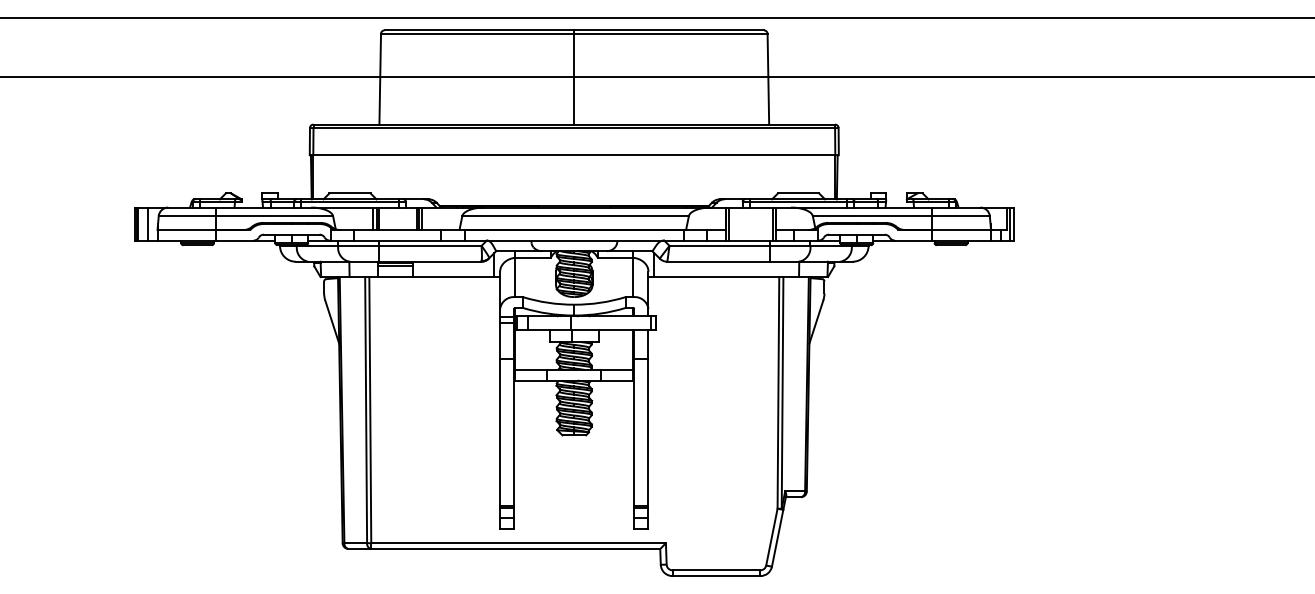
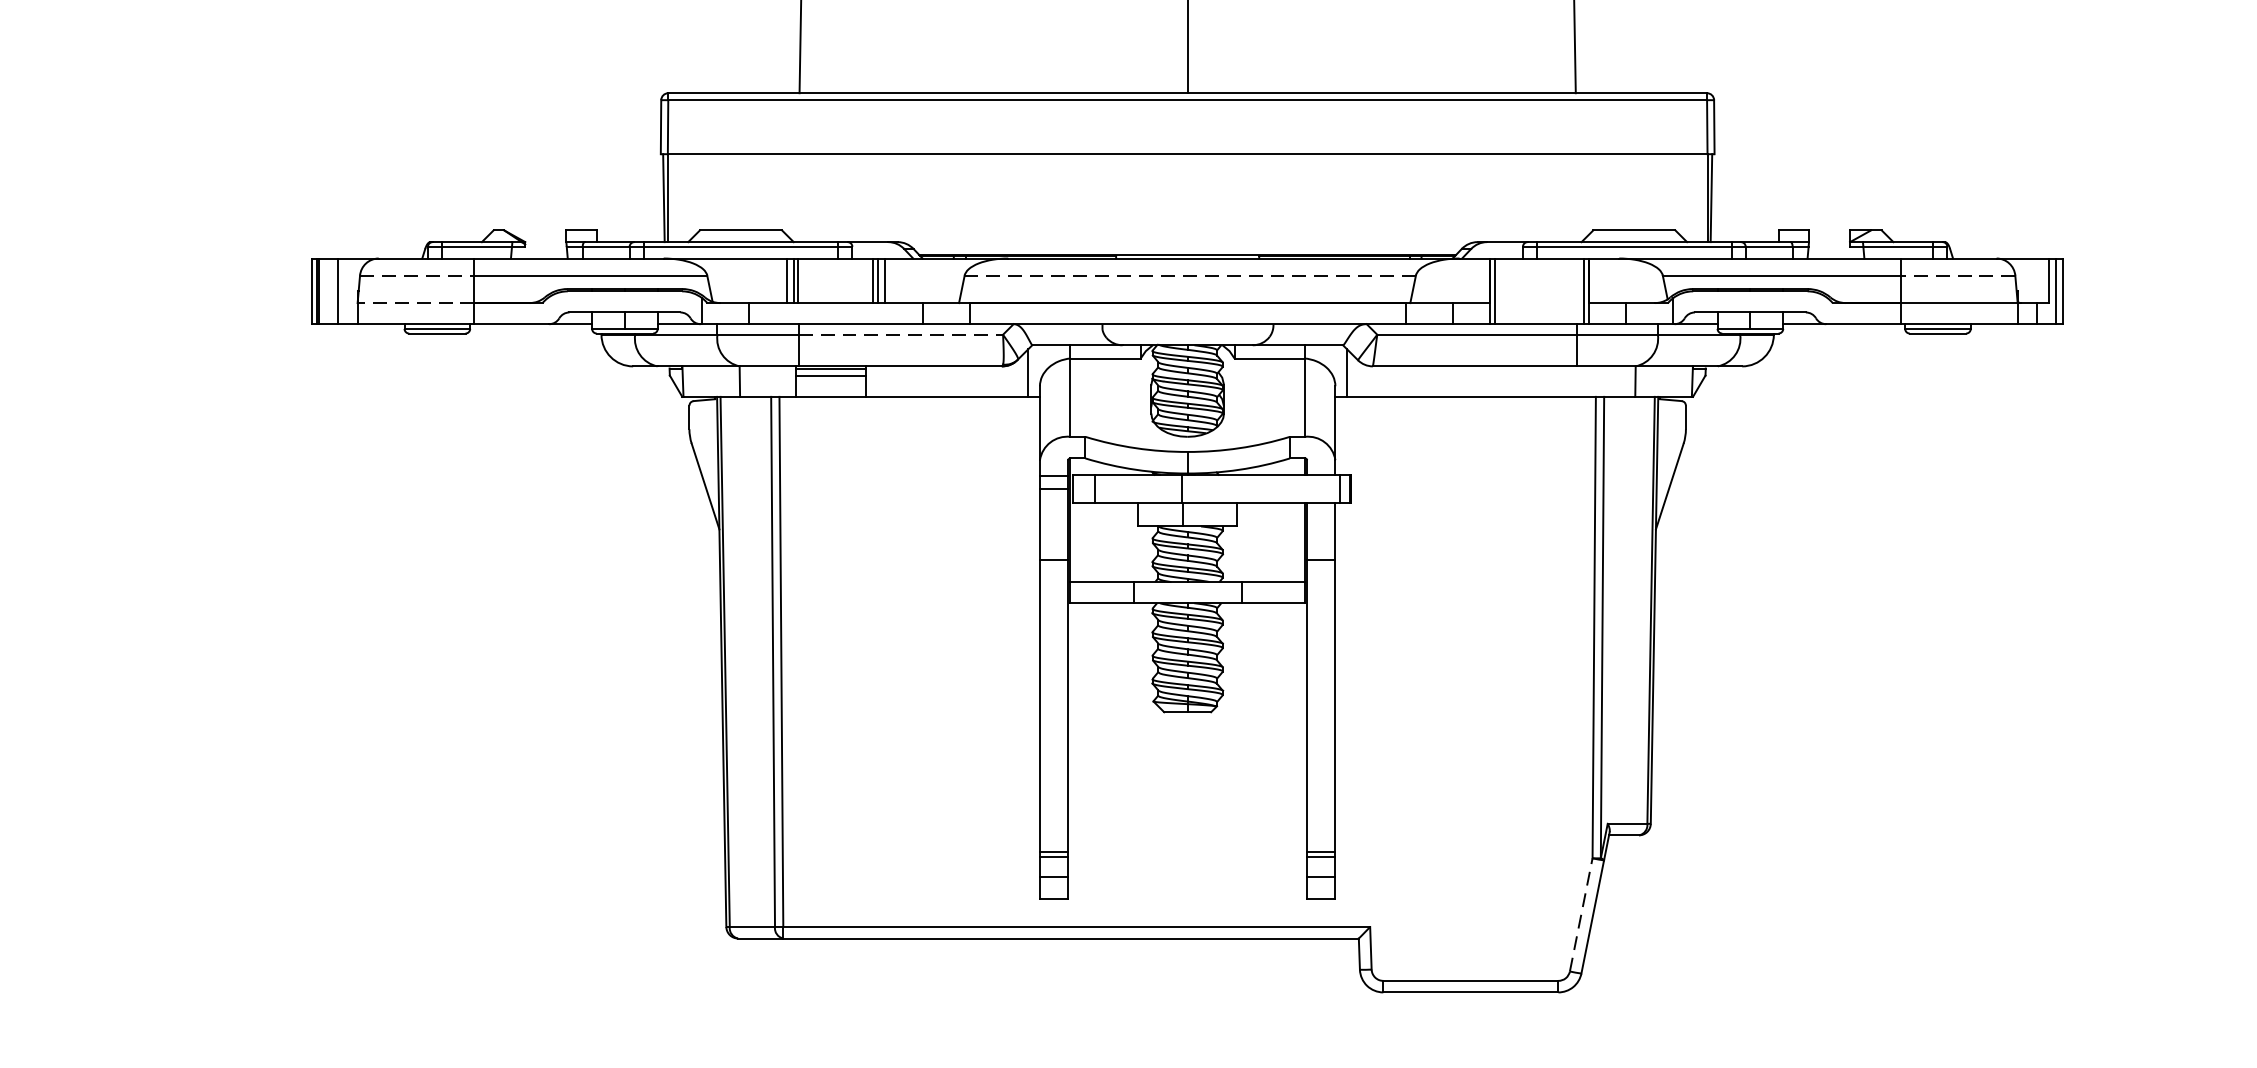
line: (187, 216) -> (417, 276), solid -> dashed
line: (575, 216) -> (1190, 276), solid -> dashed
line: (961, 216) -> (1958, 276), solid -> dashed
line: (186, 229) -> (415, 302), solid -> dashed
line: (430, 245) -> (901, 334), solid -> dashed
line: (771, 537) -> (1580, 915), solid -> dashed

